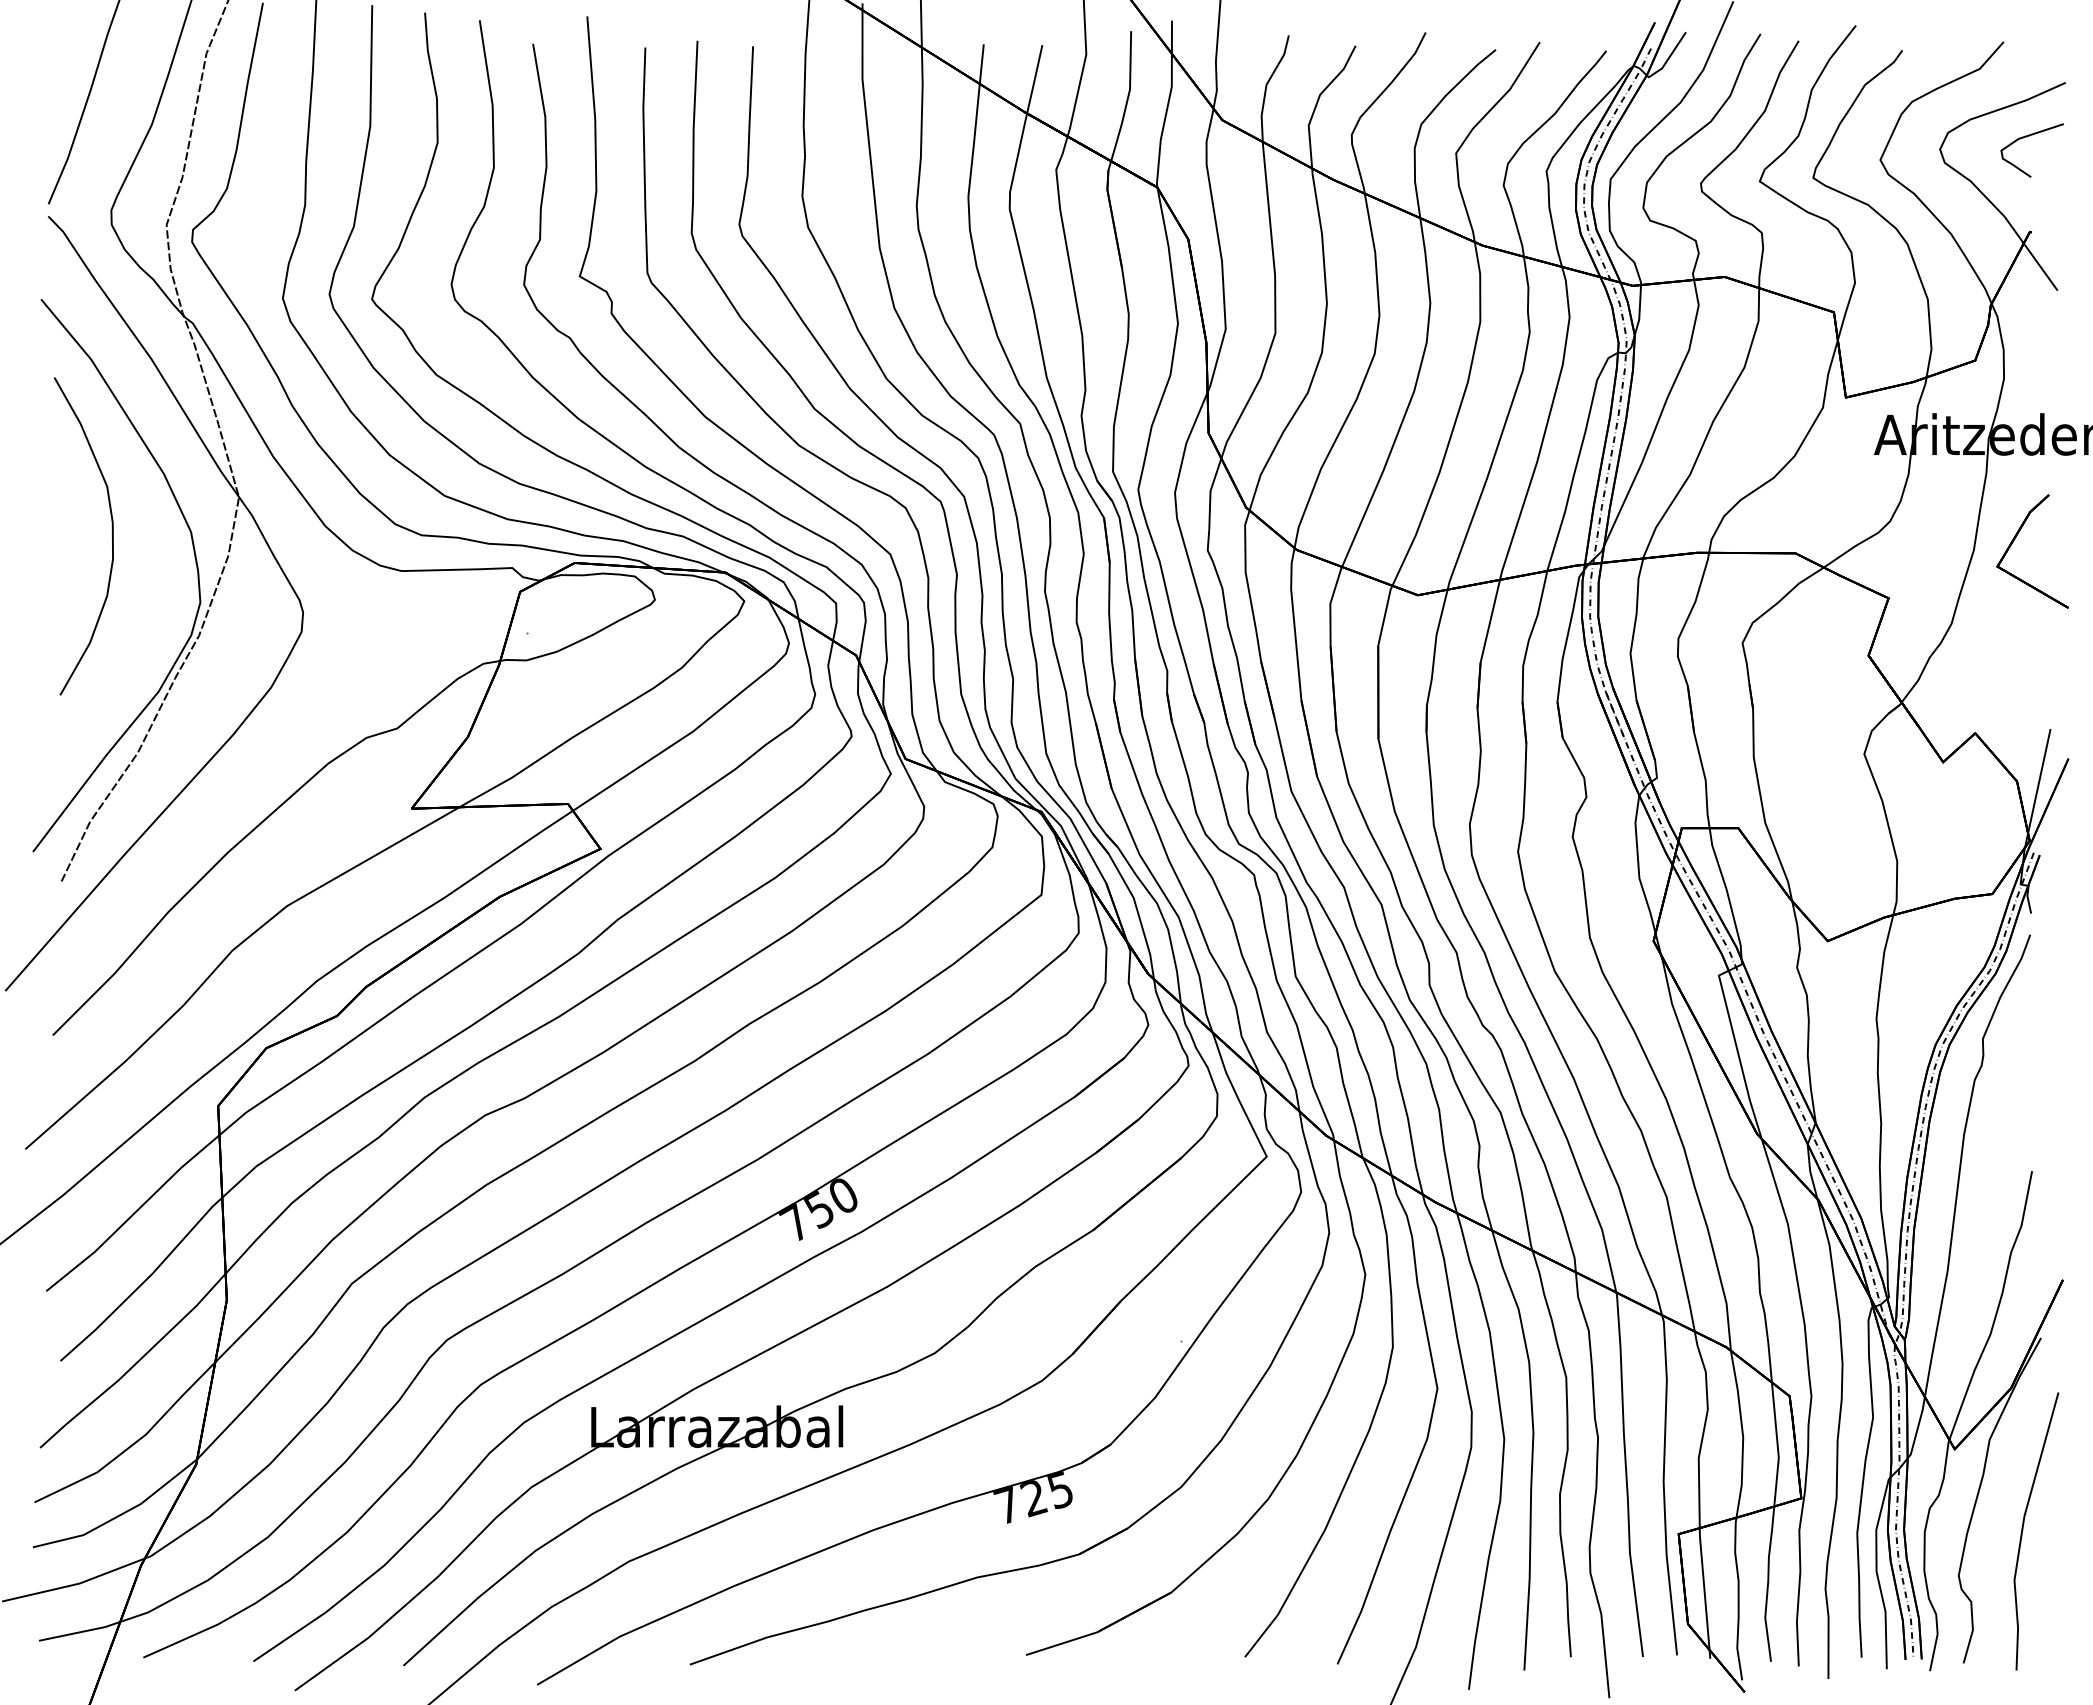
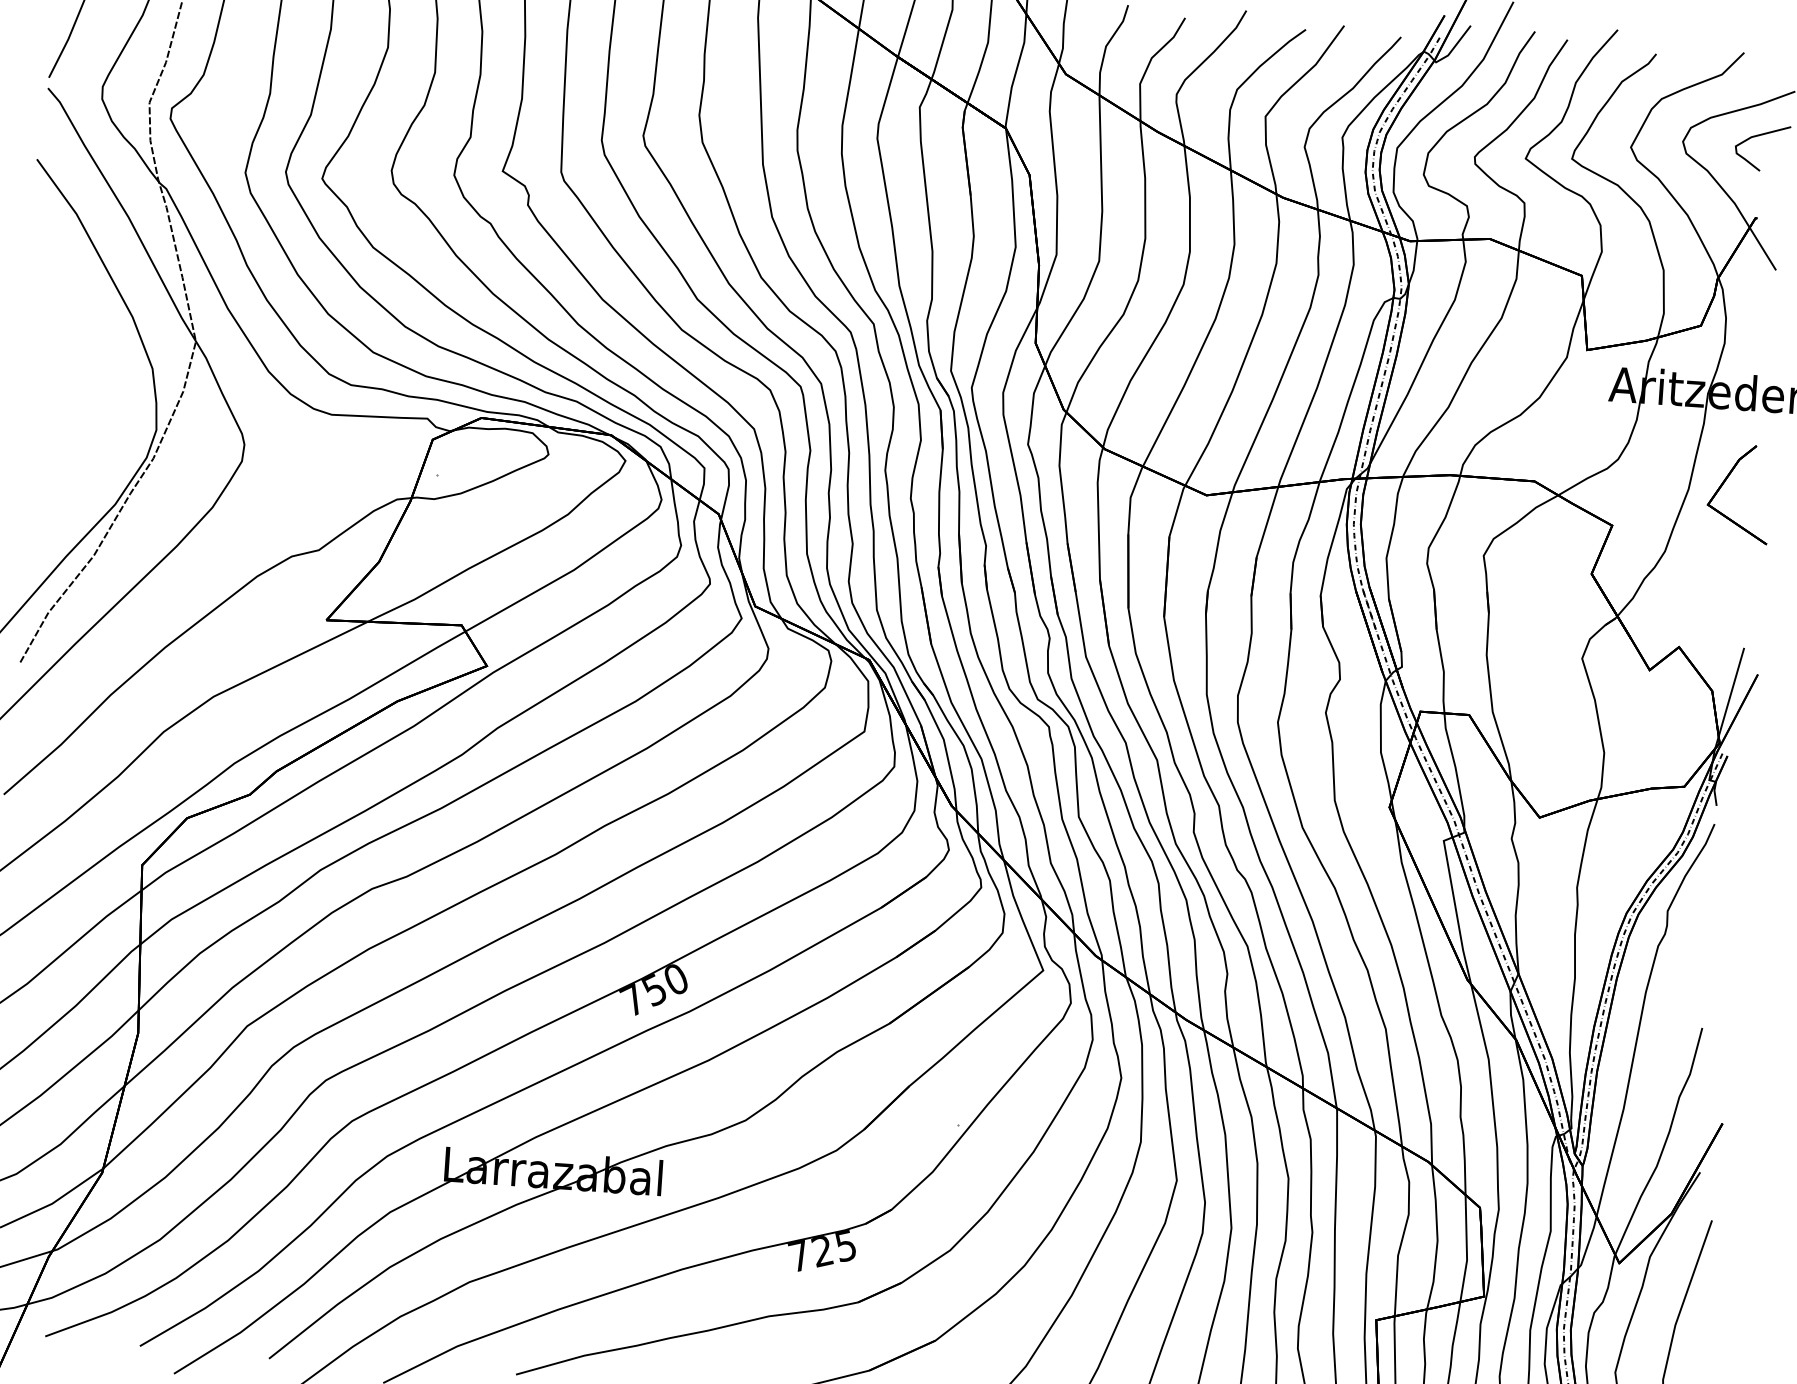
curve: (111, 530) -> (84, 362), removed

